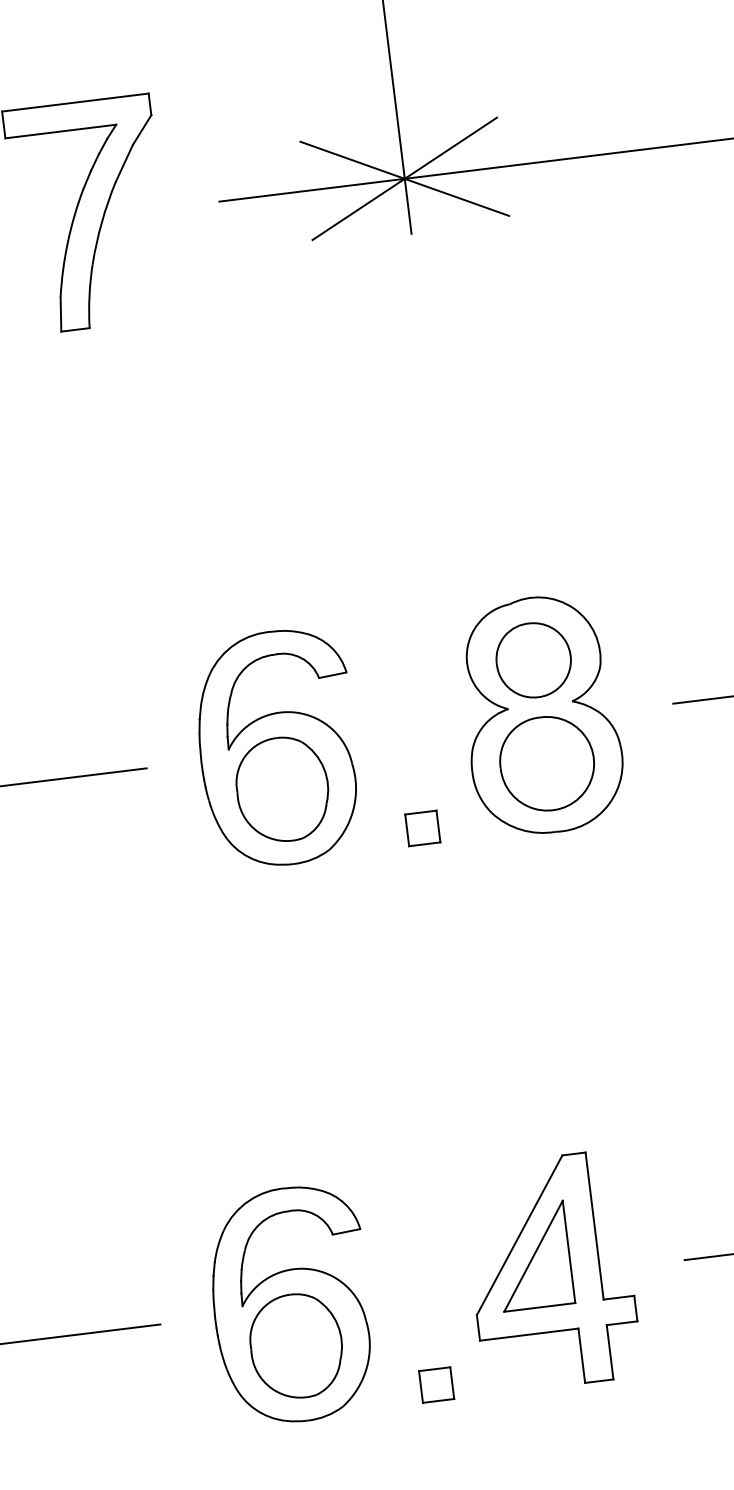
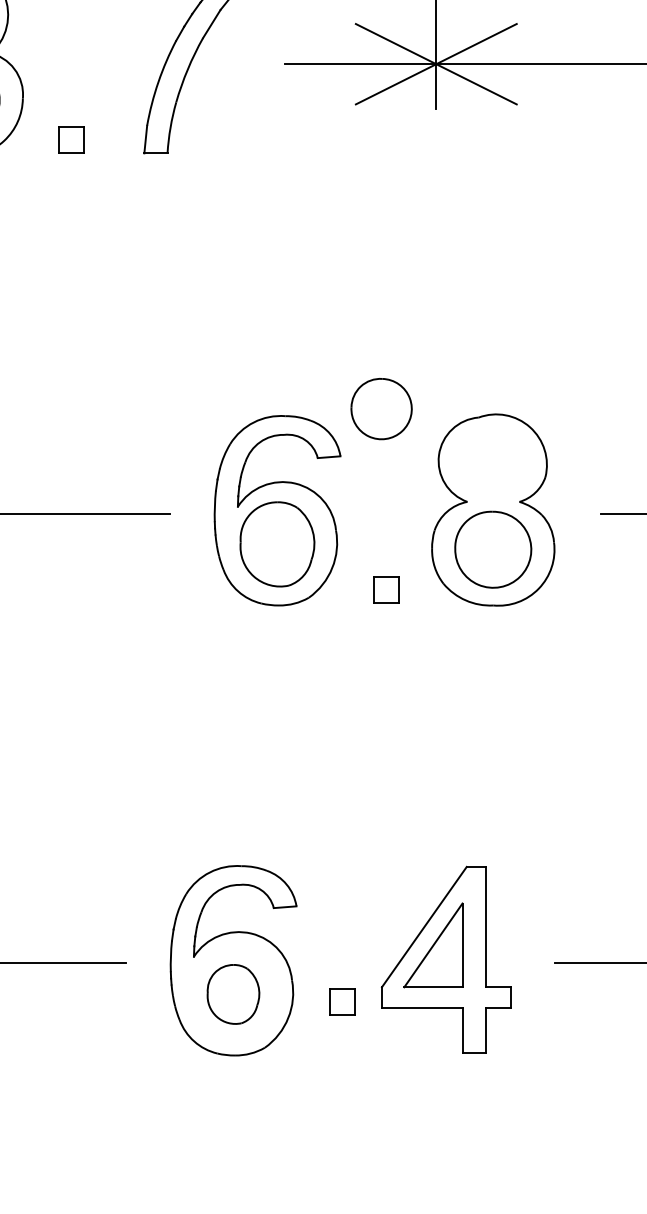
part: (533, 660) -> (381, 409), moved
part: (296, 1346) -> (233, 994), size x0.7
part: (436, 1384) -> (342, 1001), moved

